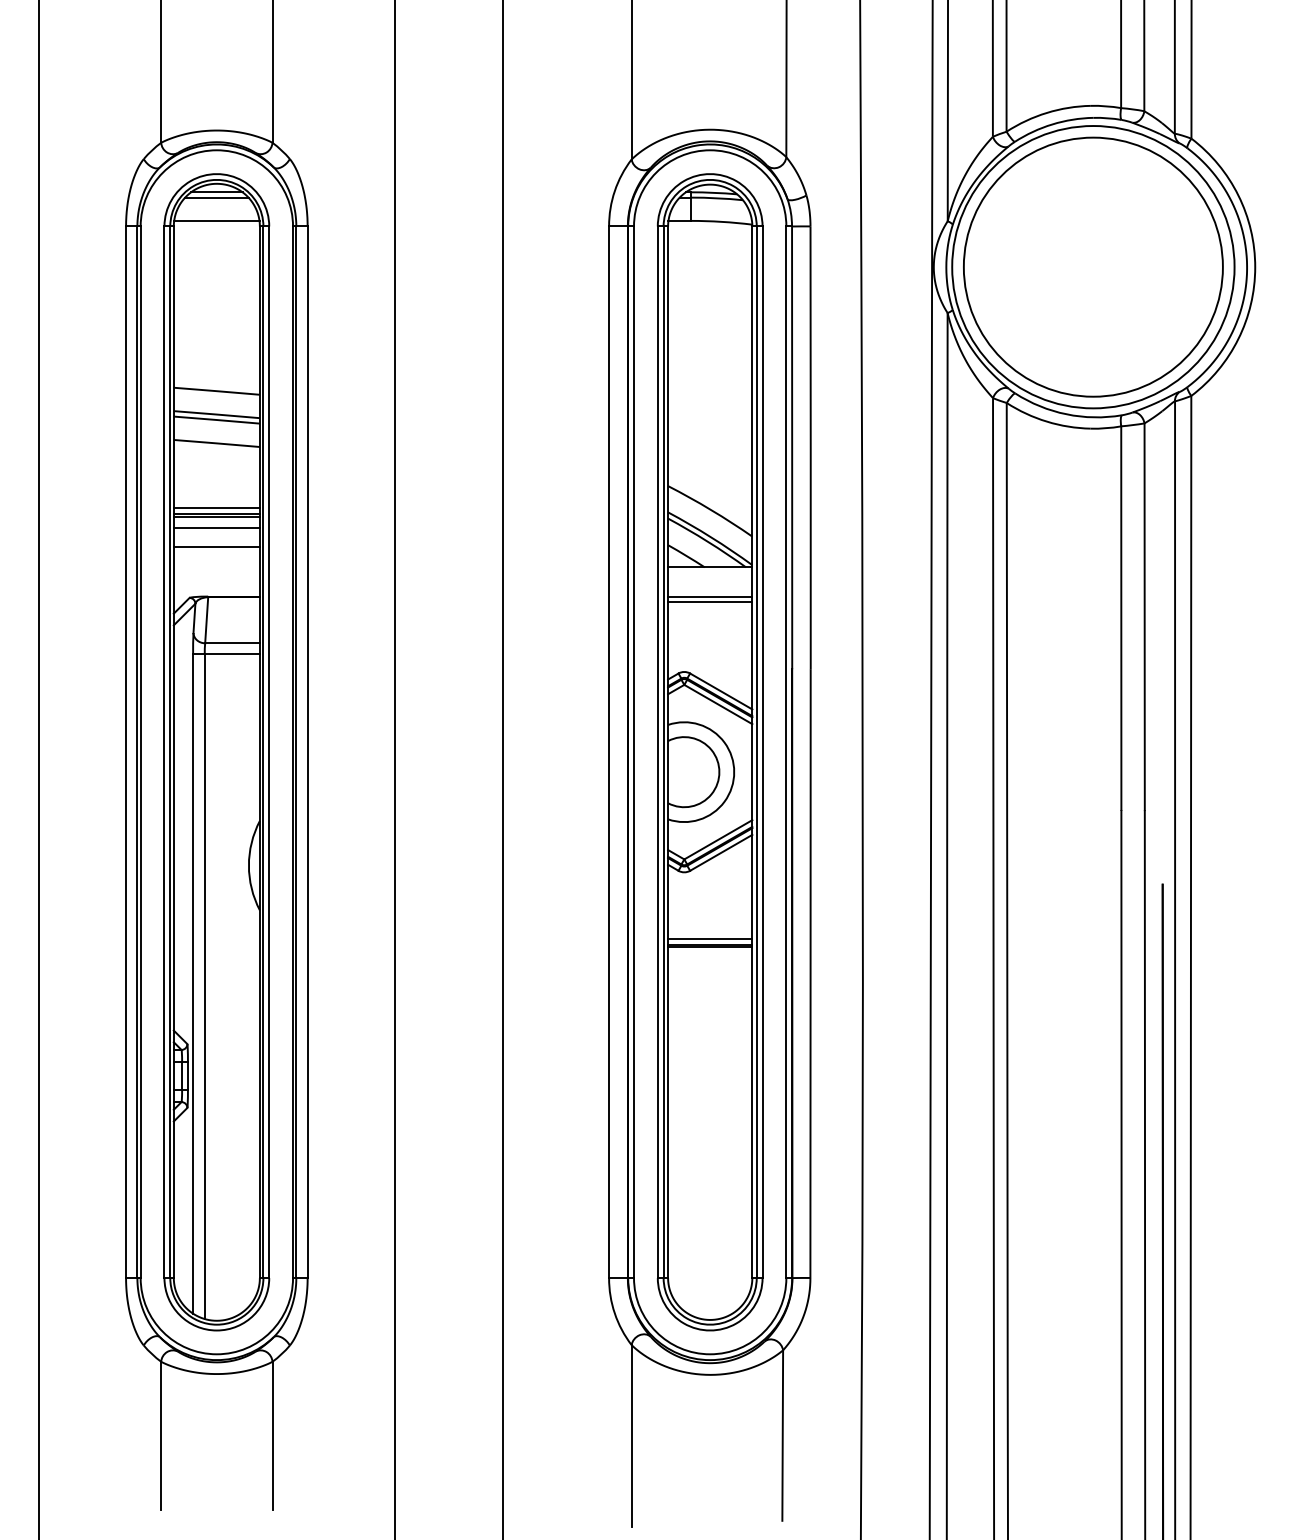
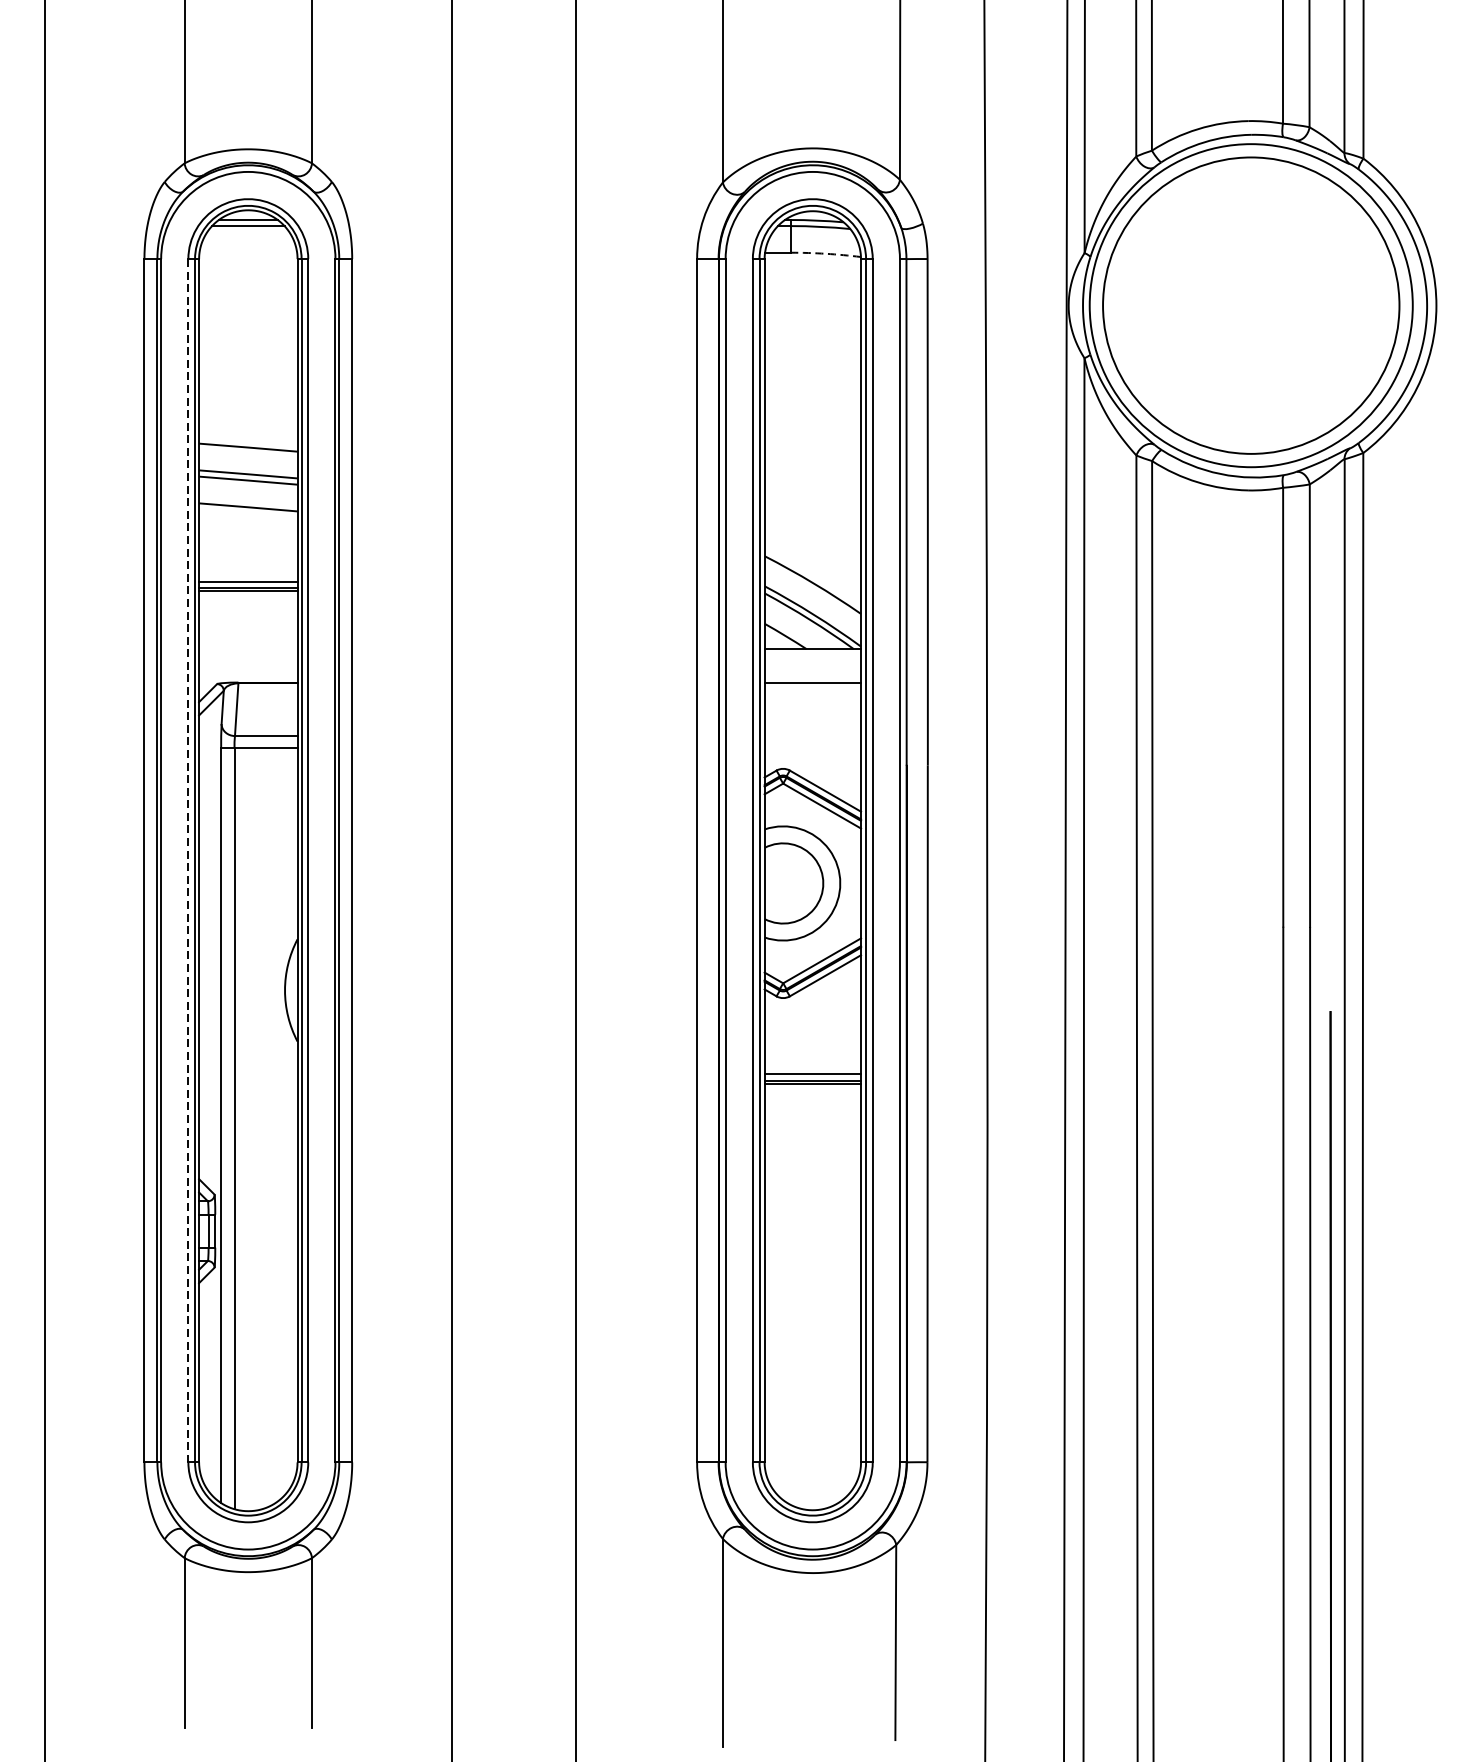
line: (216, 220) -> (247, 252), removed
arc: (721, 221) -> (825, 253), solid -> dashed
line: (216, 528) -> (247, 604), removed
line: (216, 547) -> (247, 626), removed
line: (710, 602) -> (813, 689), removed
line: (164, 752) -> (188, 860), solid -> dashed

